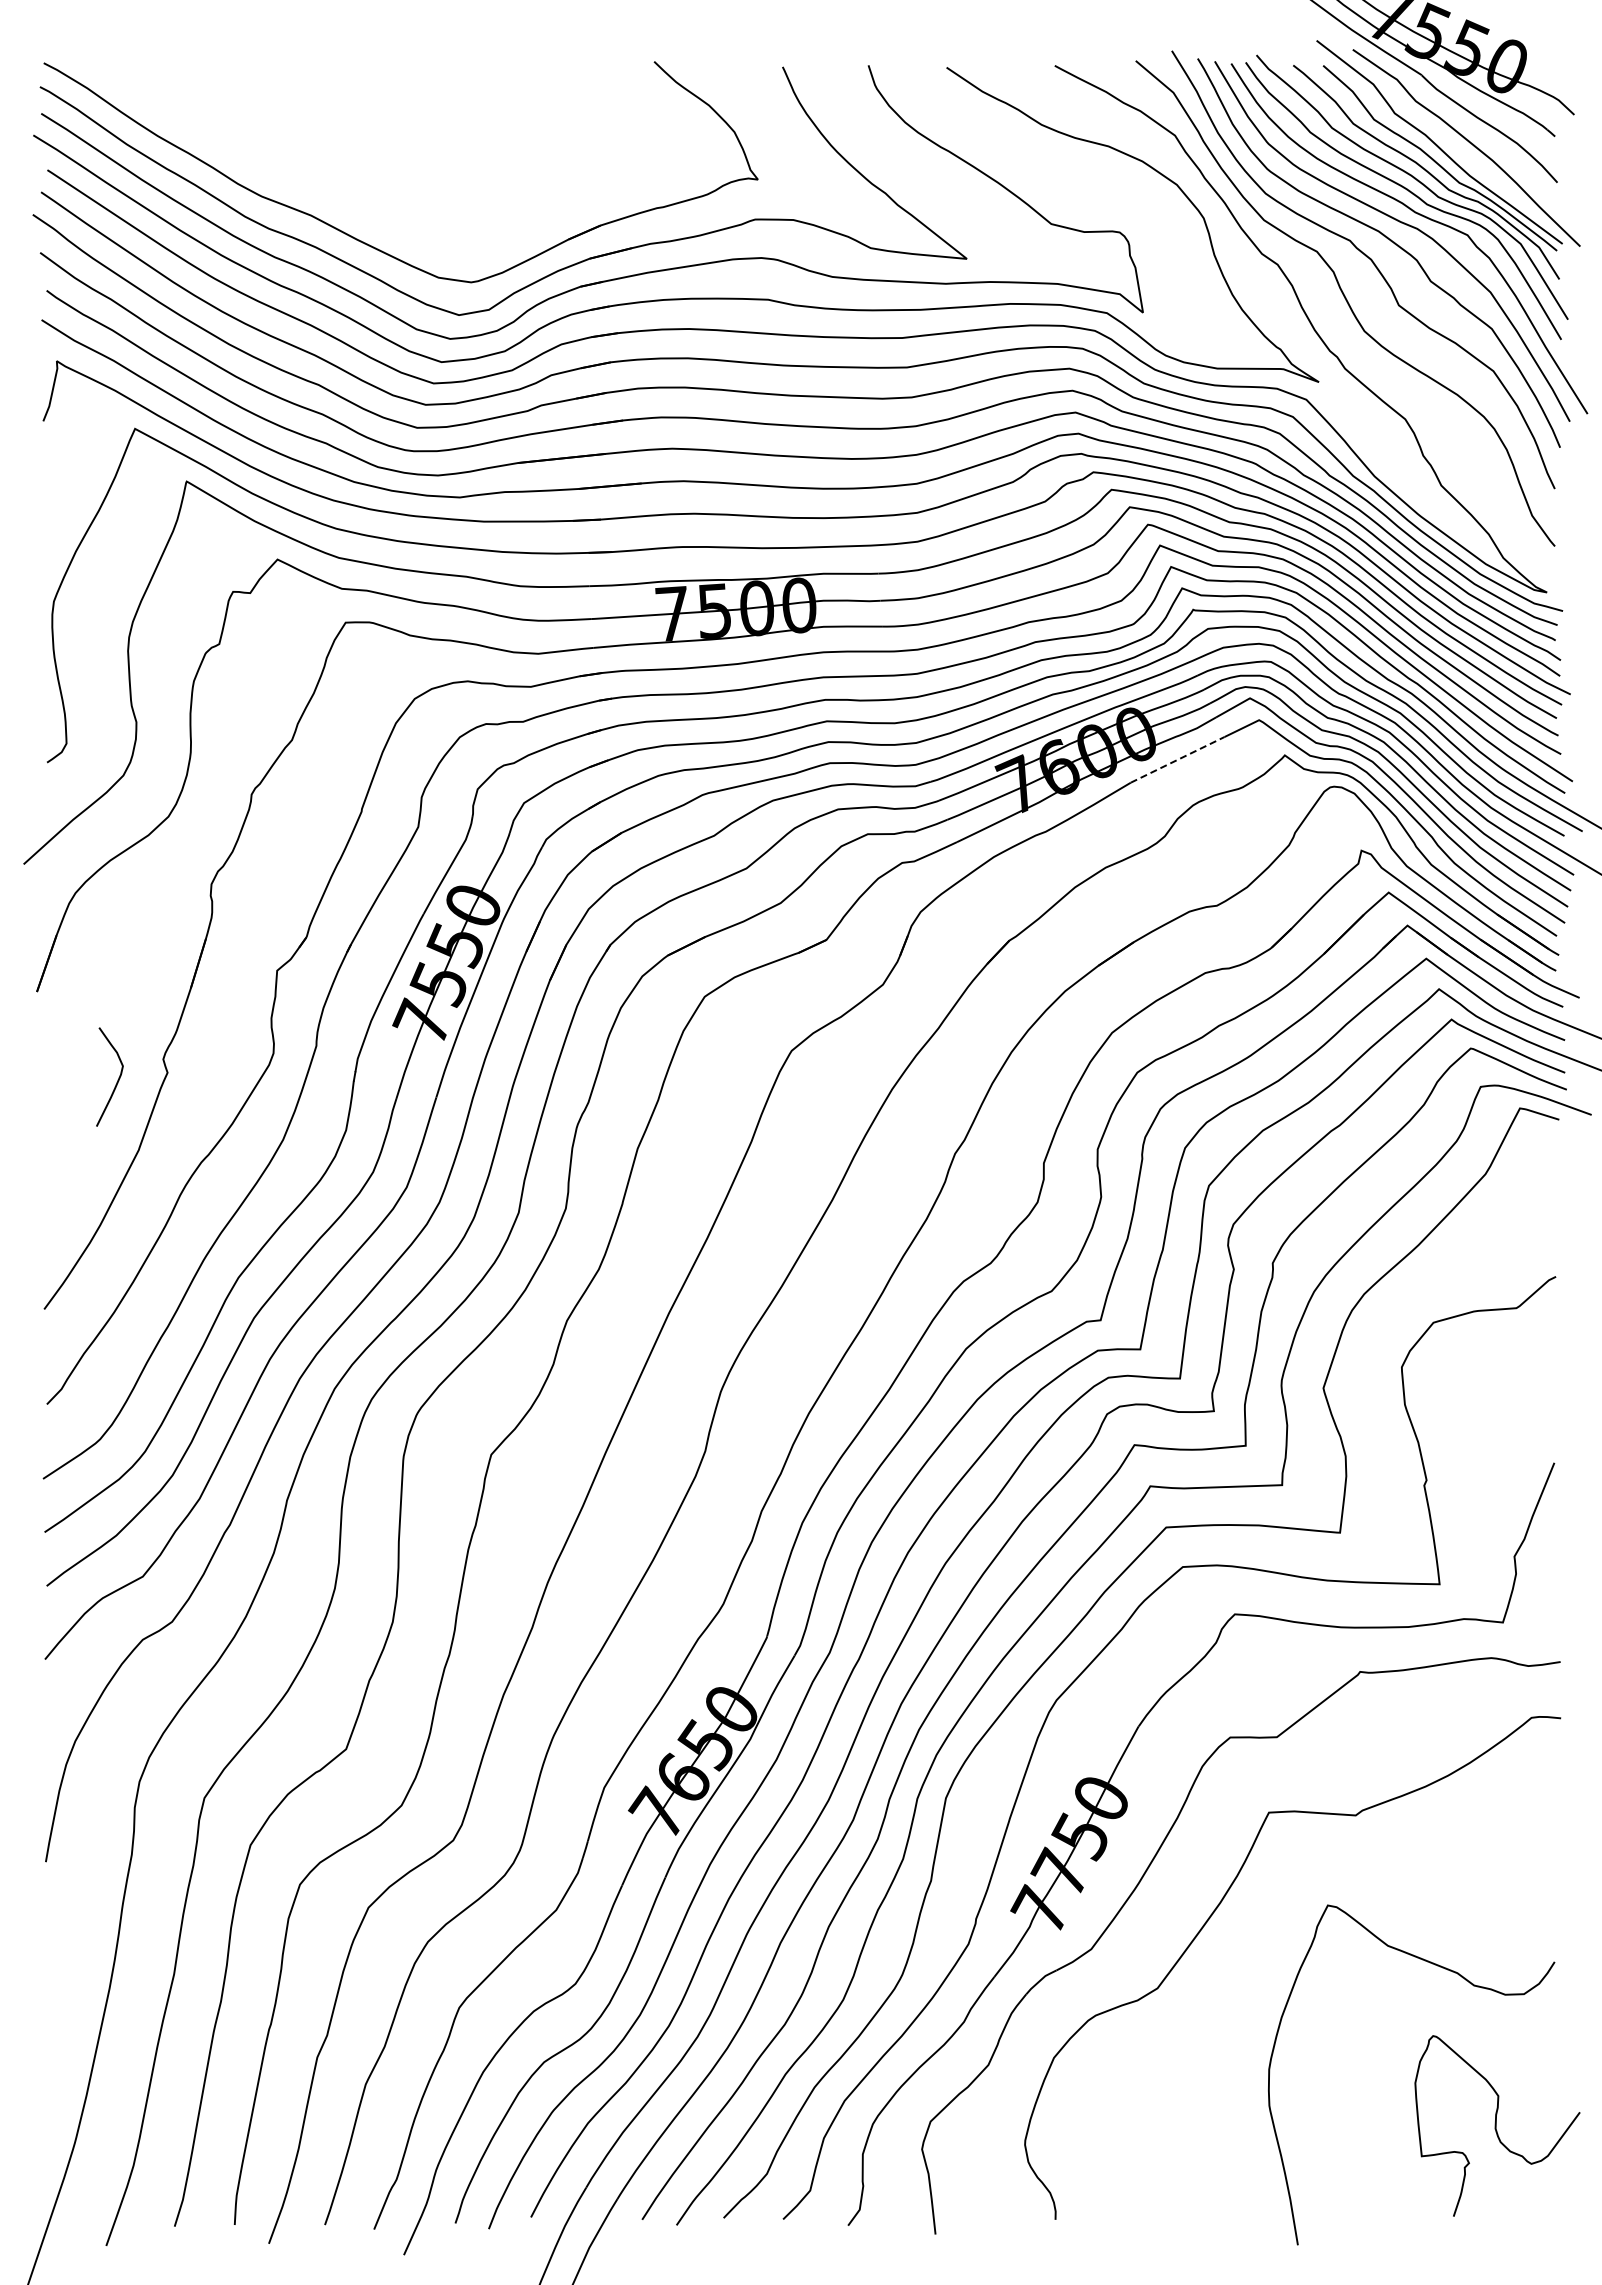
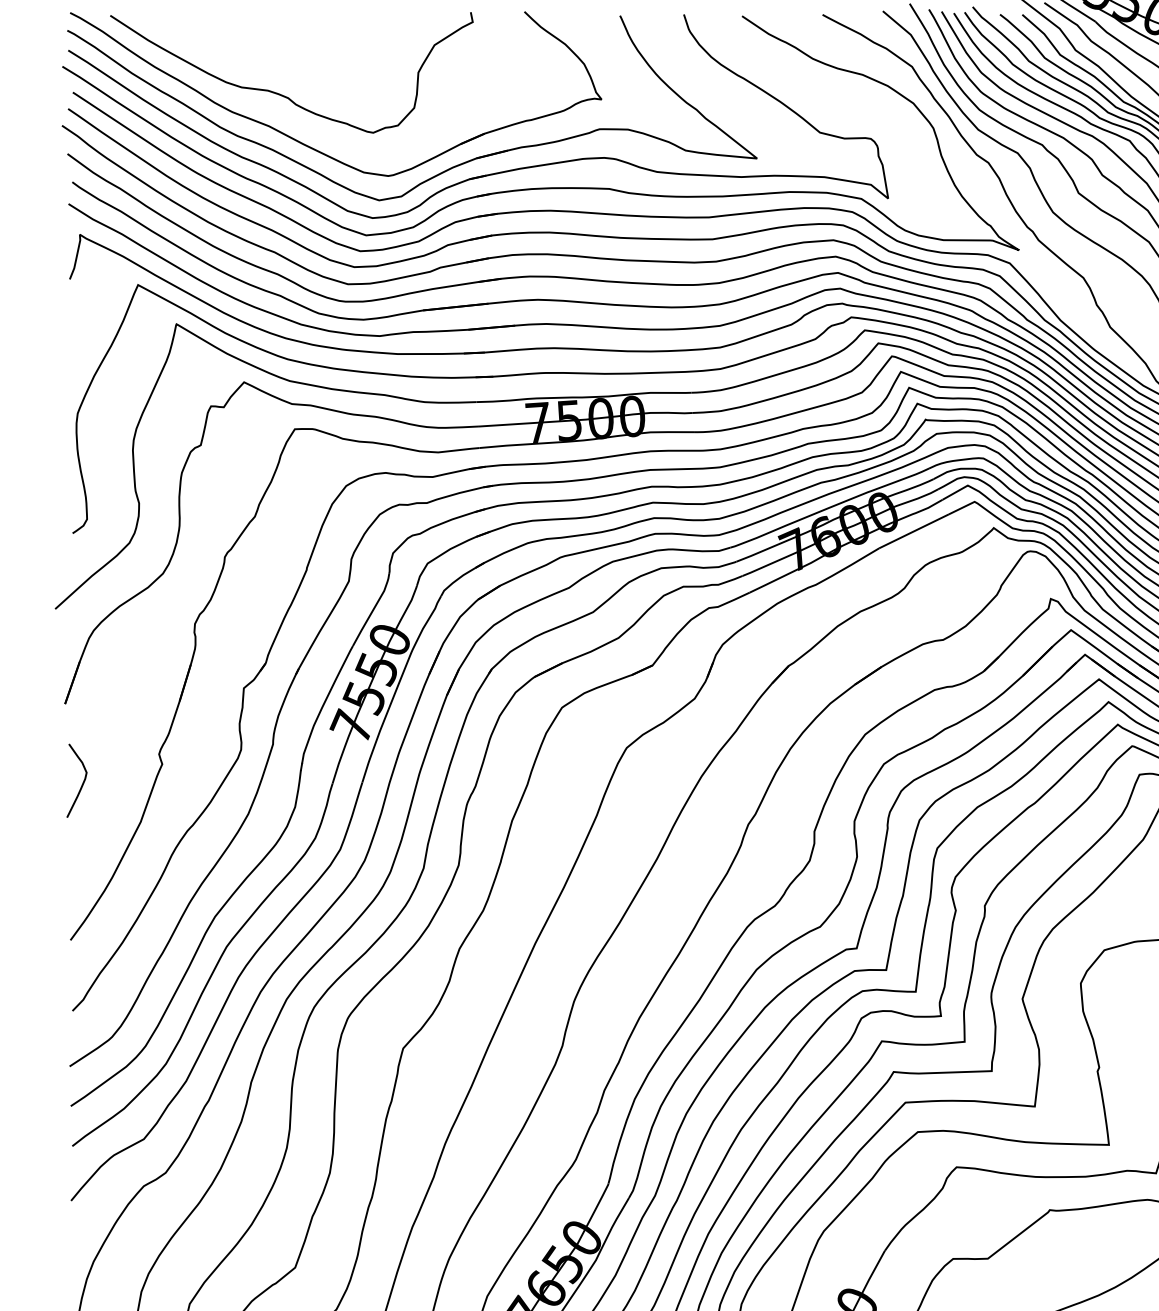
curve: (327, 172) -> (281, 94), added
line: (1177, 760) -> (913, 531), dashed -> solid
curve: (117, 1079) -> (82, 782), moved

